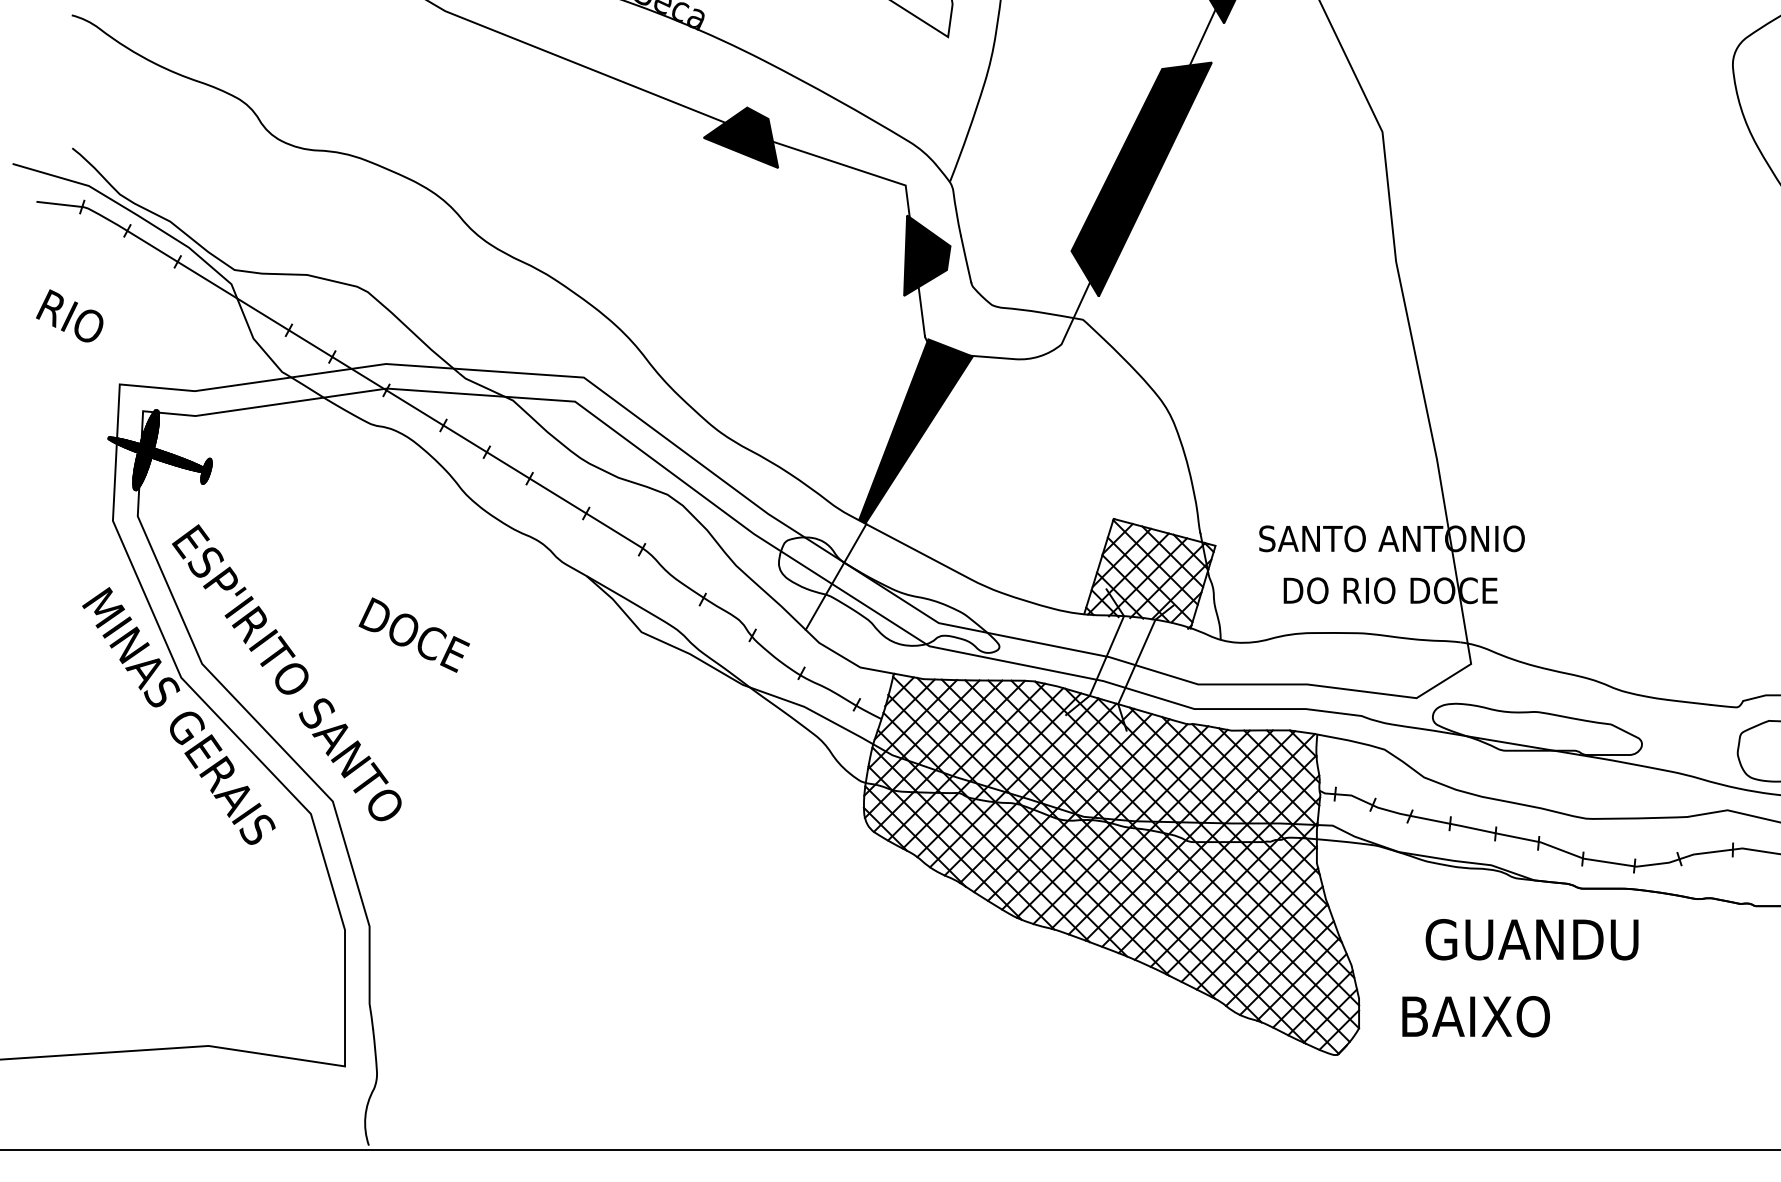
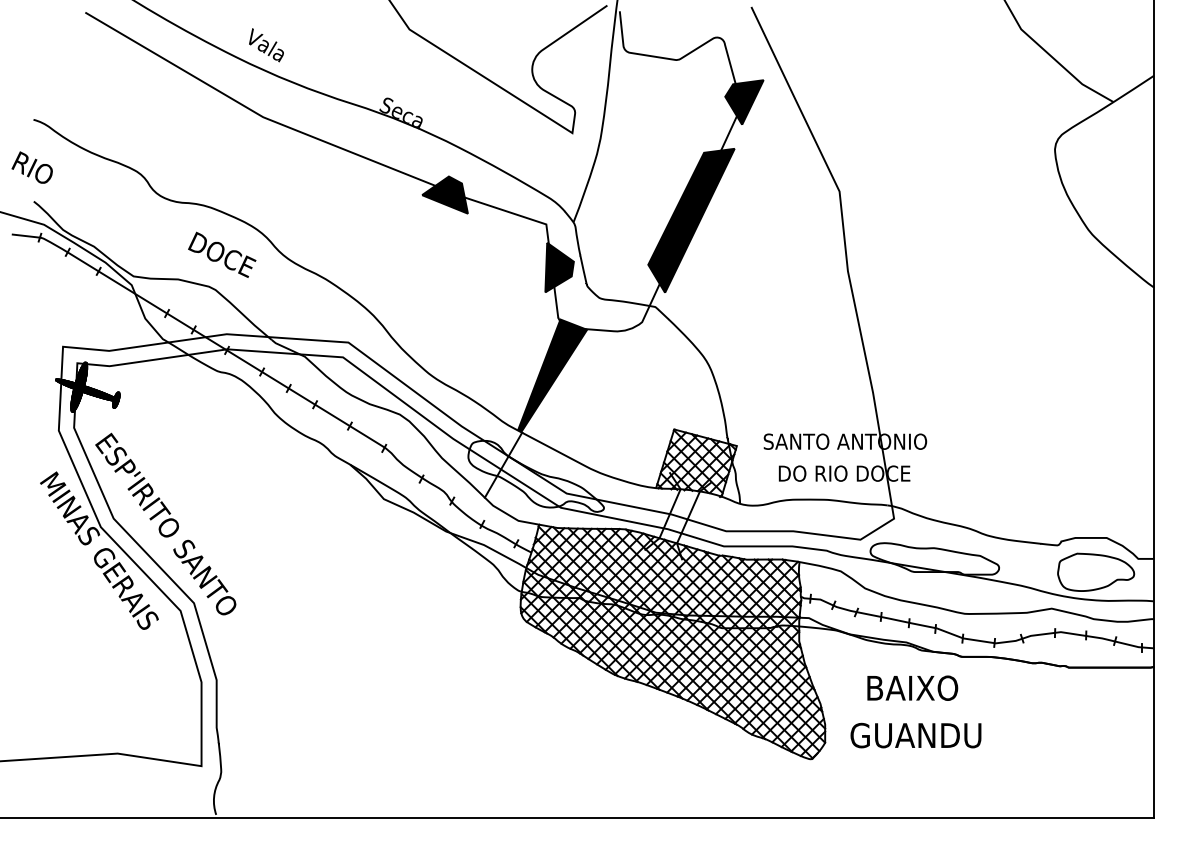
text: (68, 315) -> (31, 167), moved
text: (414, 634) -> (222, 254), moved
text: (1531, 938) -> (931, 687), GUANDU -> BAIXO
text: (1505, 1016) -> (915, 735), BAIXO -> GUANDU

